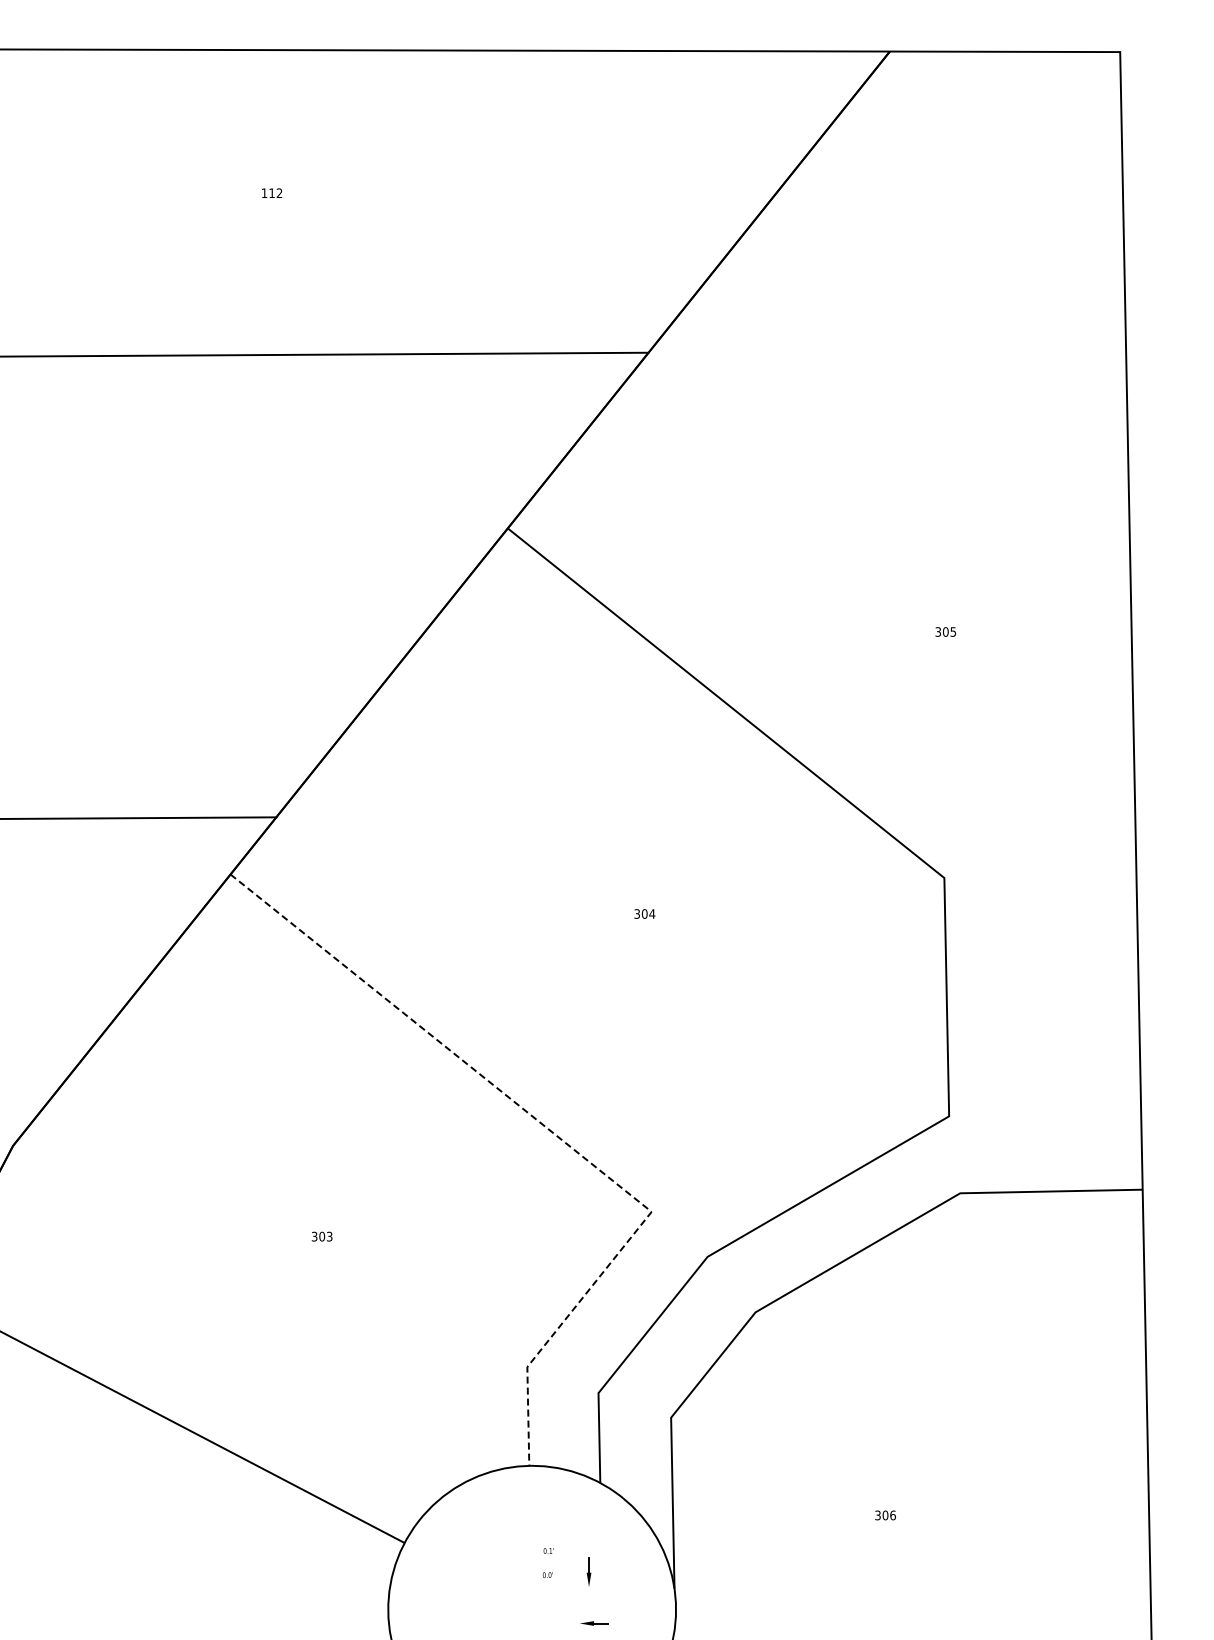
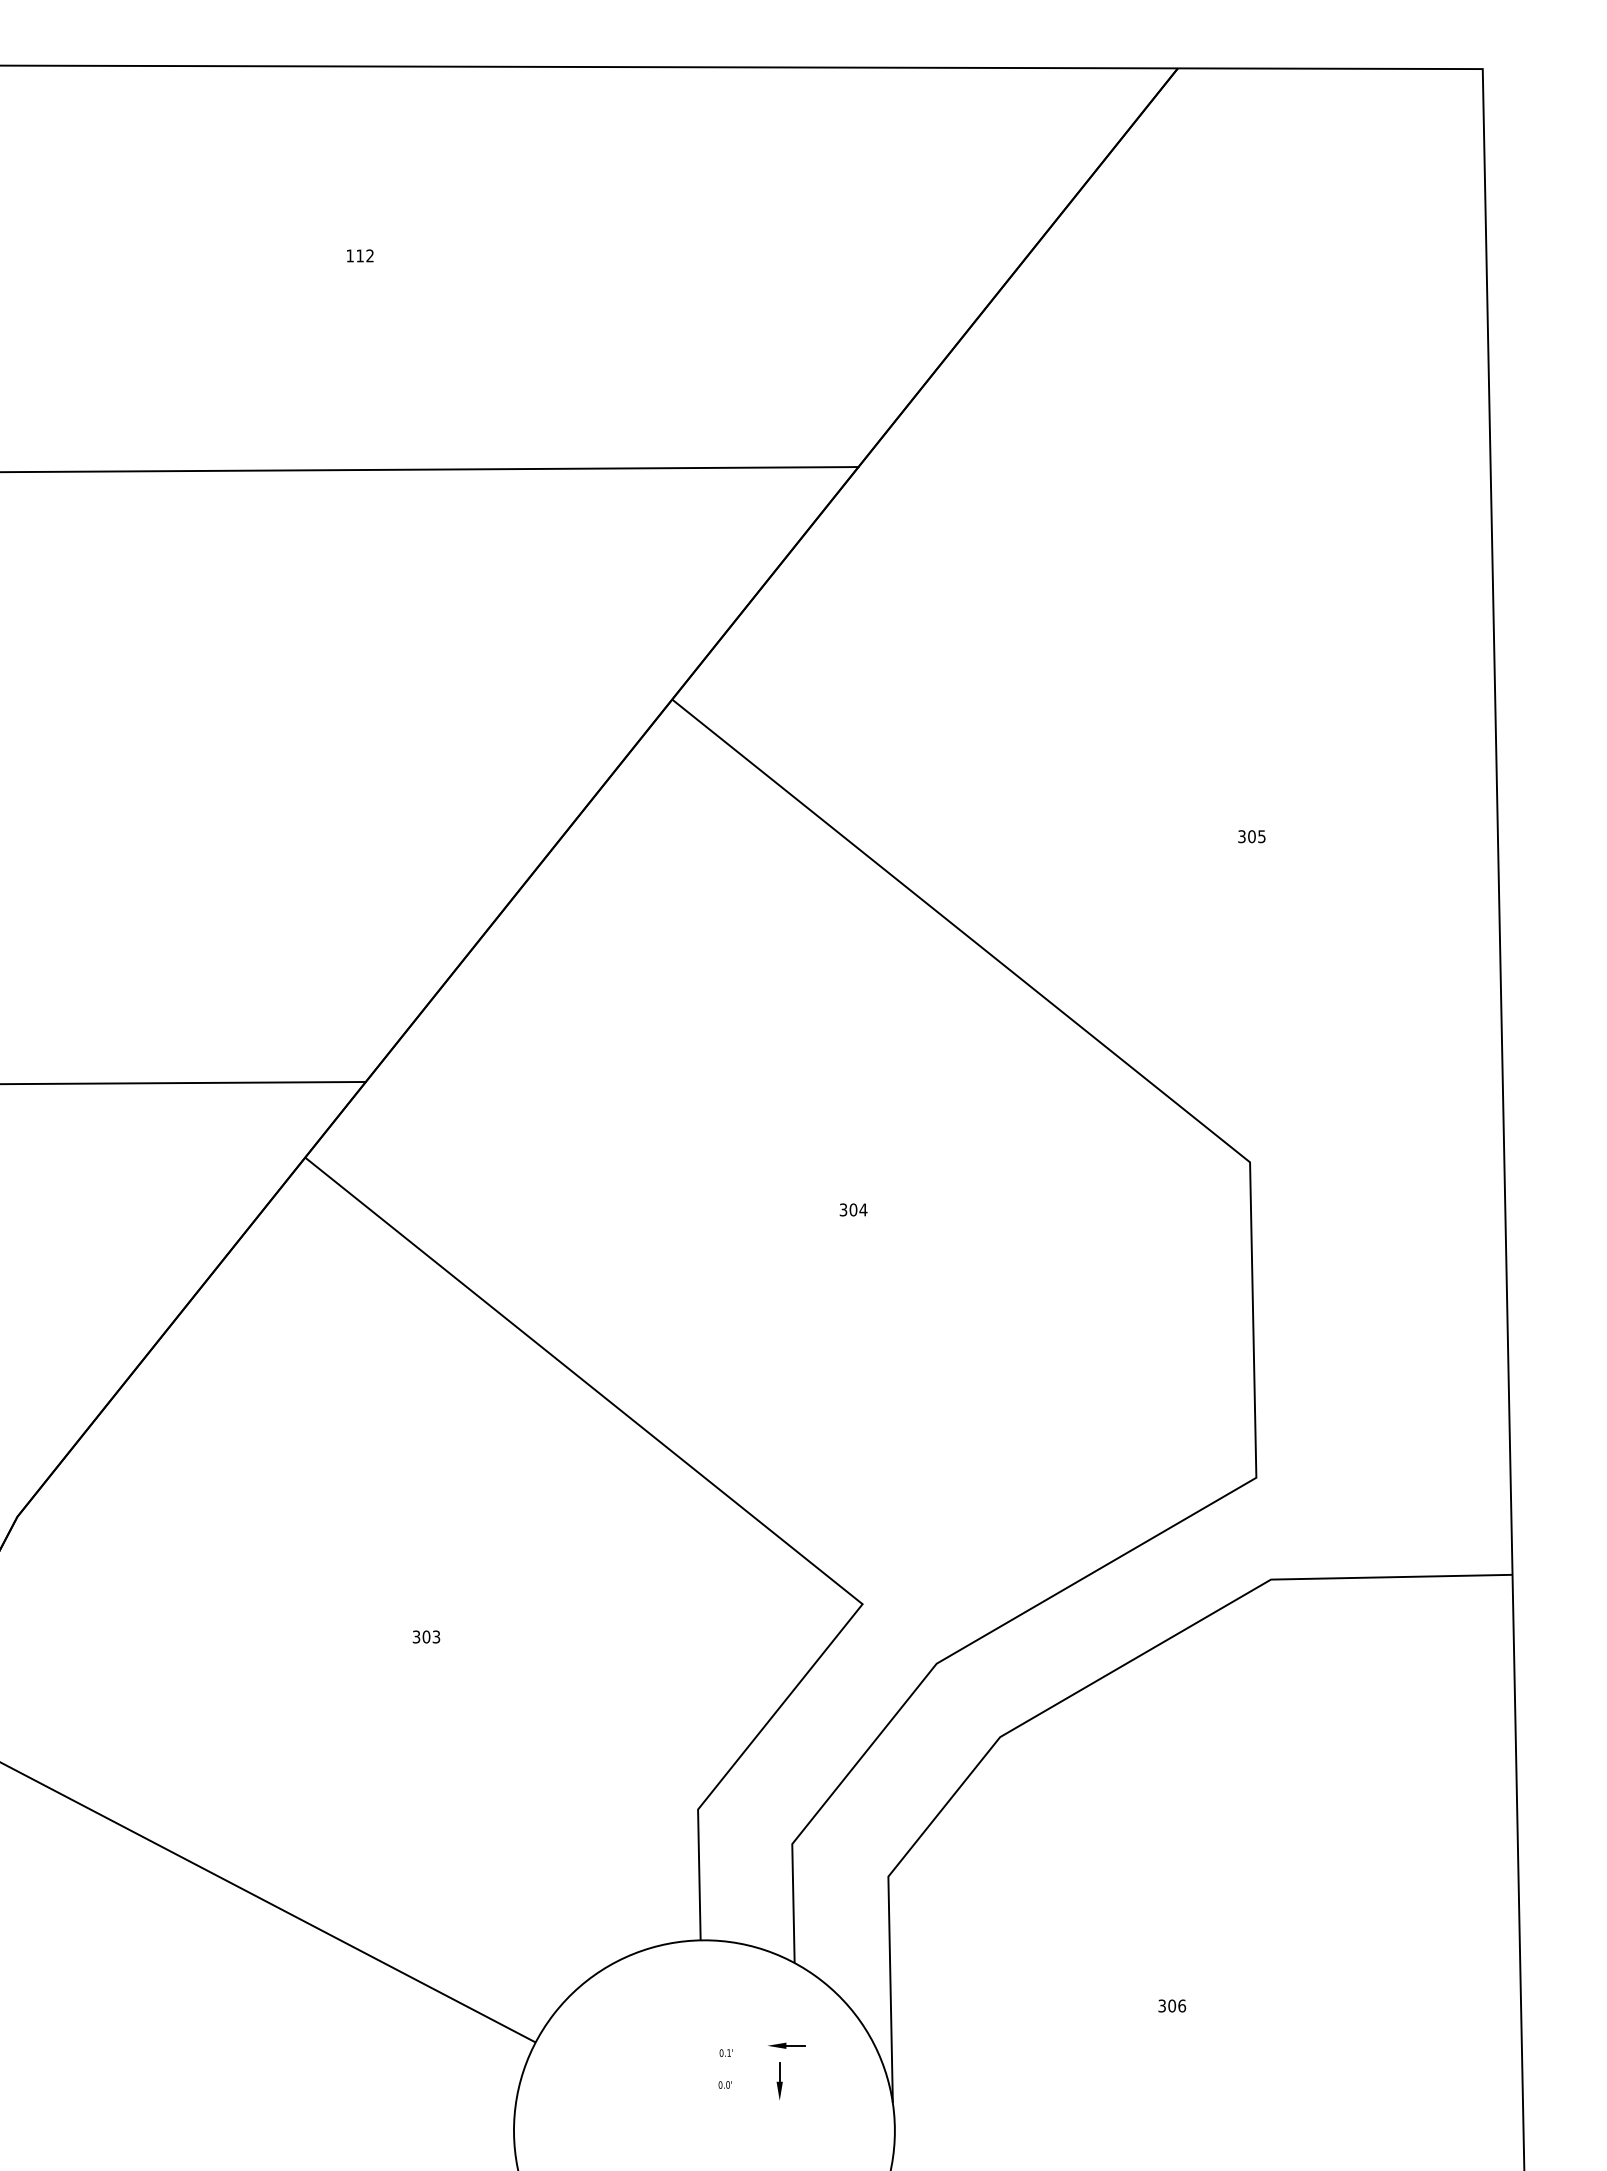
line: (558, 1136) -> (739, 1504), dashed -> solid
part: (594, 1623) -> (786, 2045), moved

